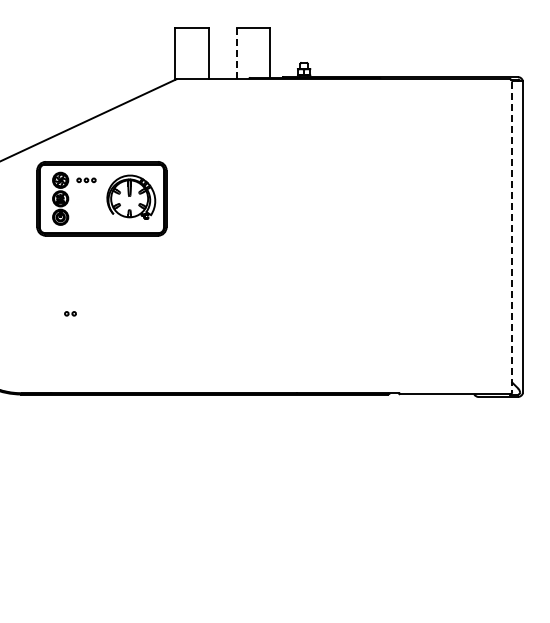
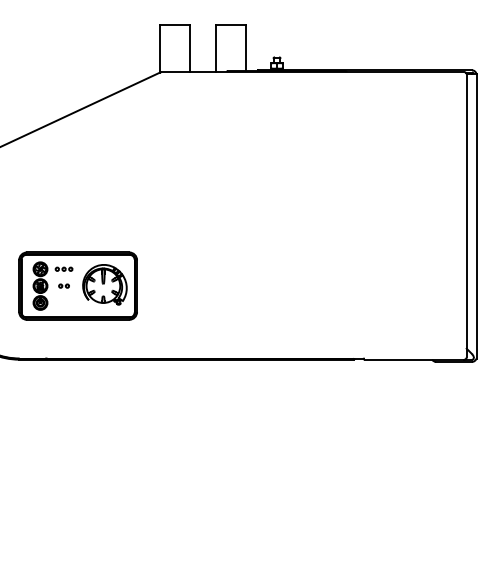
line: (237, 53) -> (216, 48), dashed -> solid
part: (101, 198) -> (77, 285), moved
line: (512, 237) -> (467, 216), dashed -> solid

